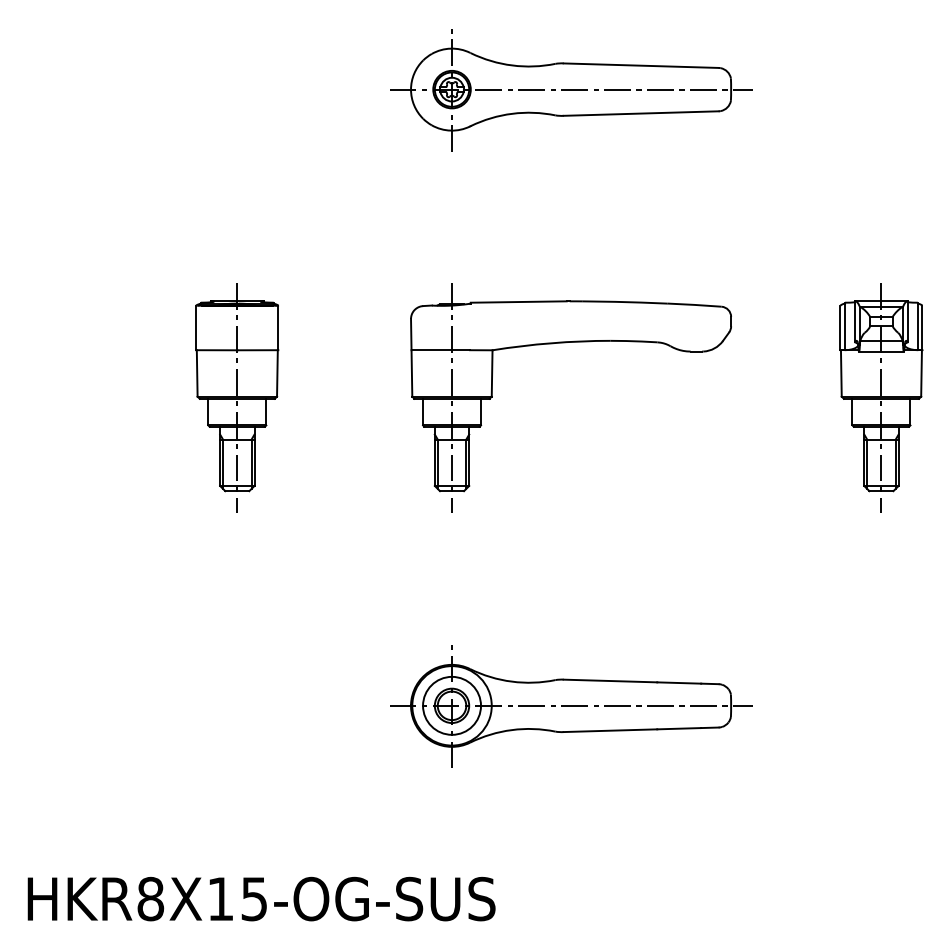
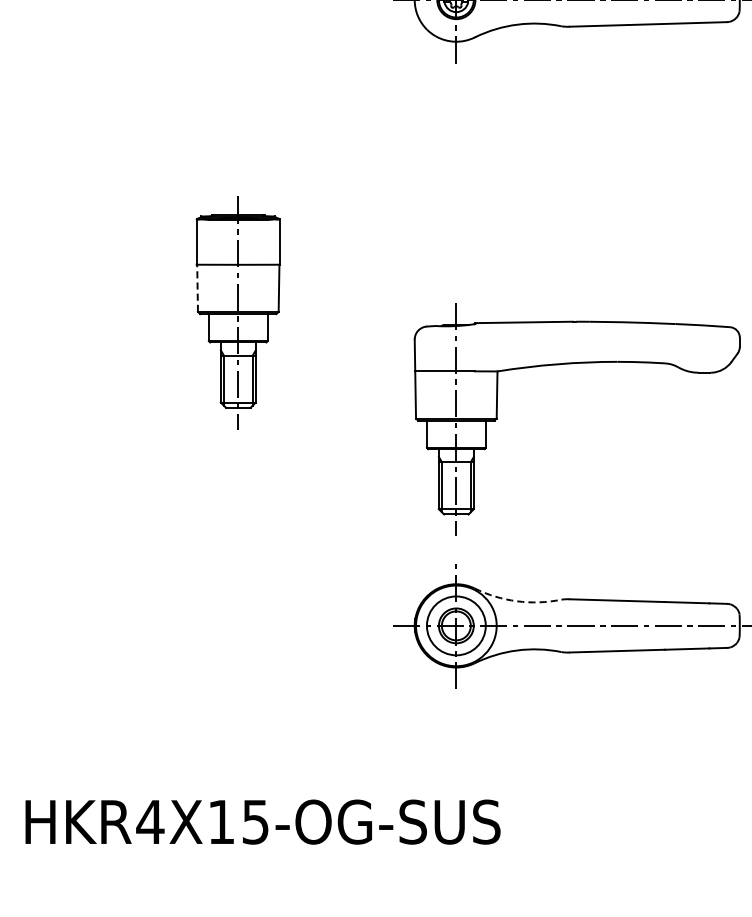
part: (565, 343) -> (571, 364), moved
line: (197, 372) -> (197, 287), solid -> dashed
arc: (511, 681) -> (516, 601), solid -> dashed
text: (150, 898) -> (150, 821), HKR8X15-OG-SUS -> HKR4X15-OG-SUS

